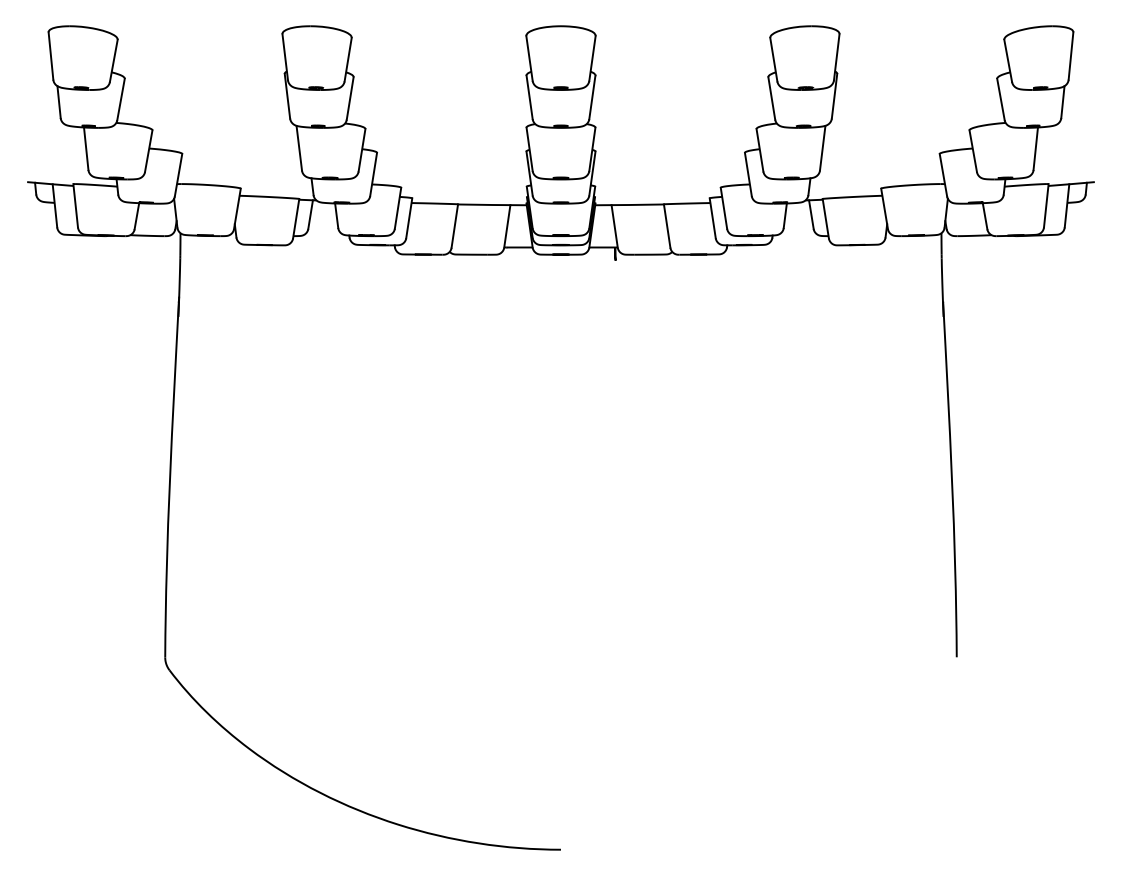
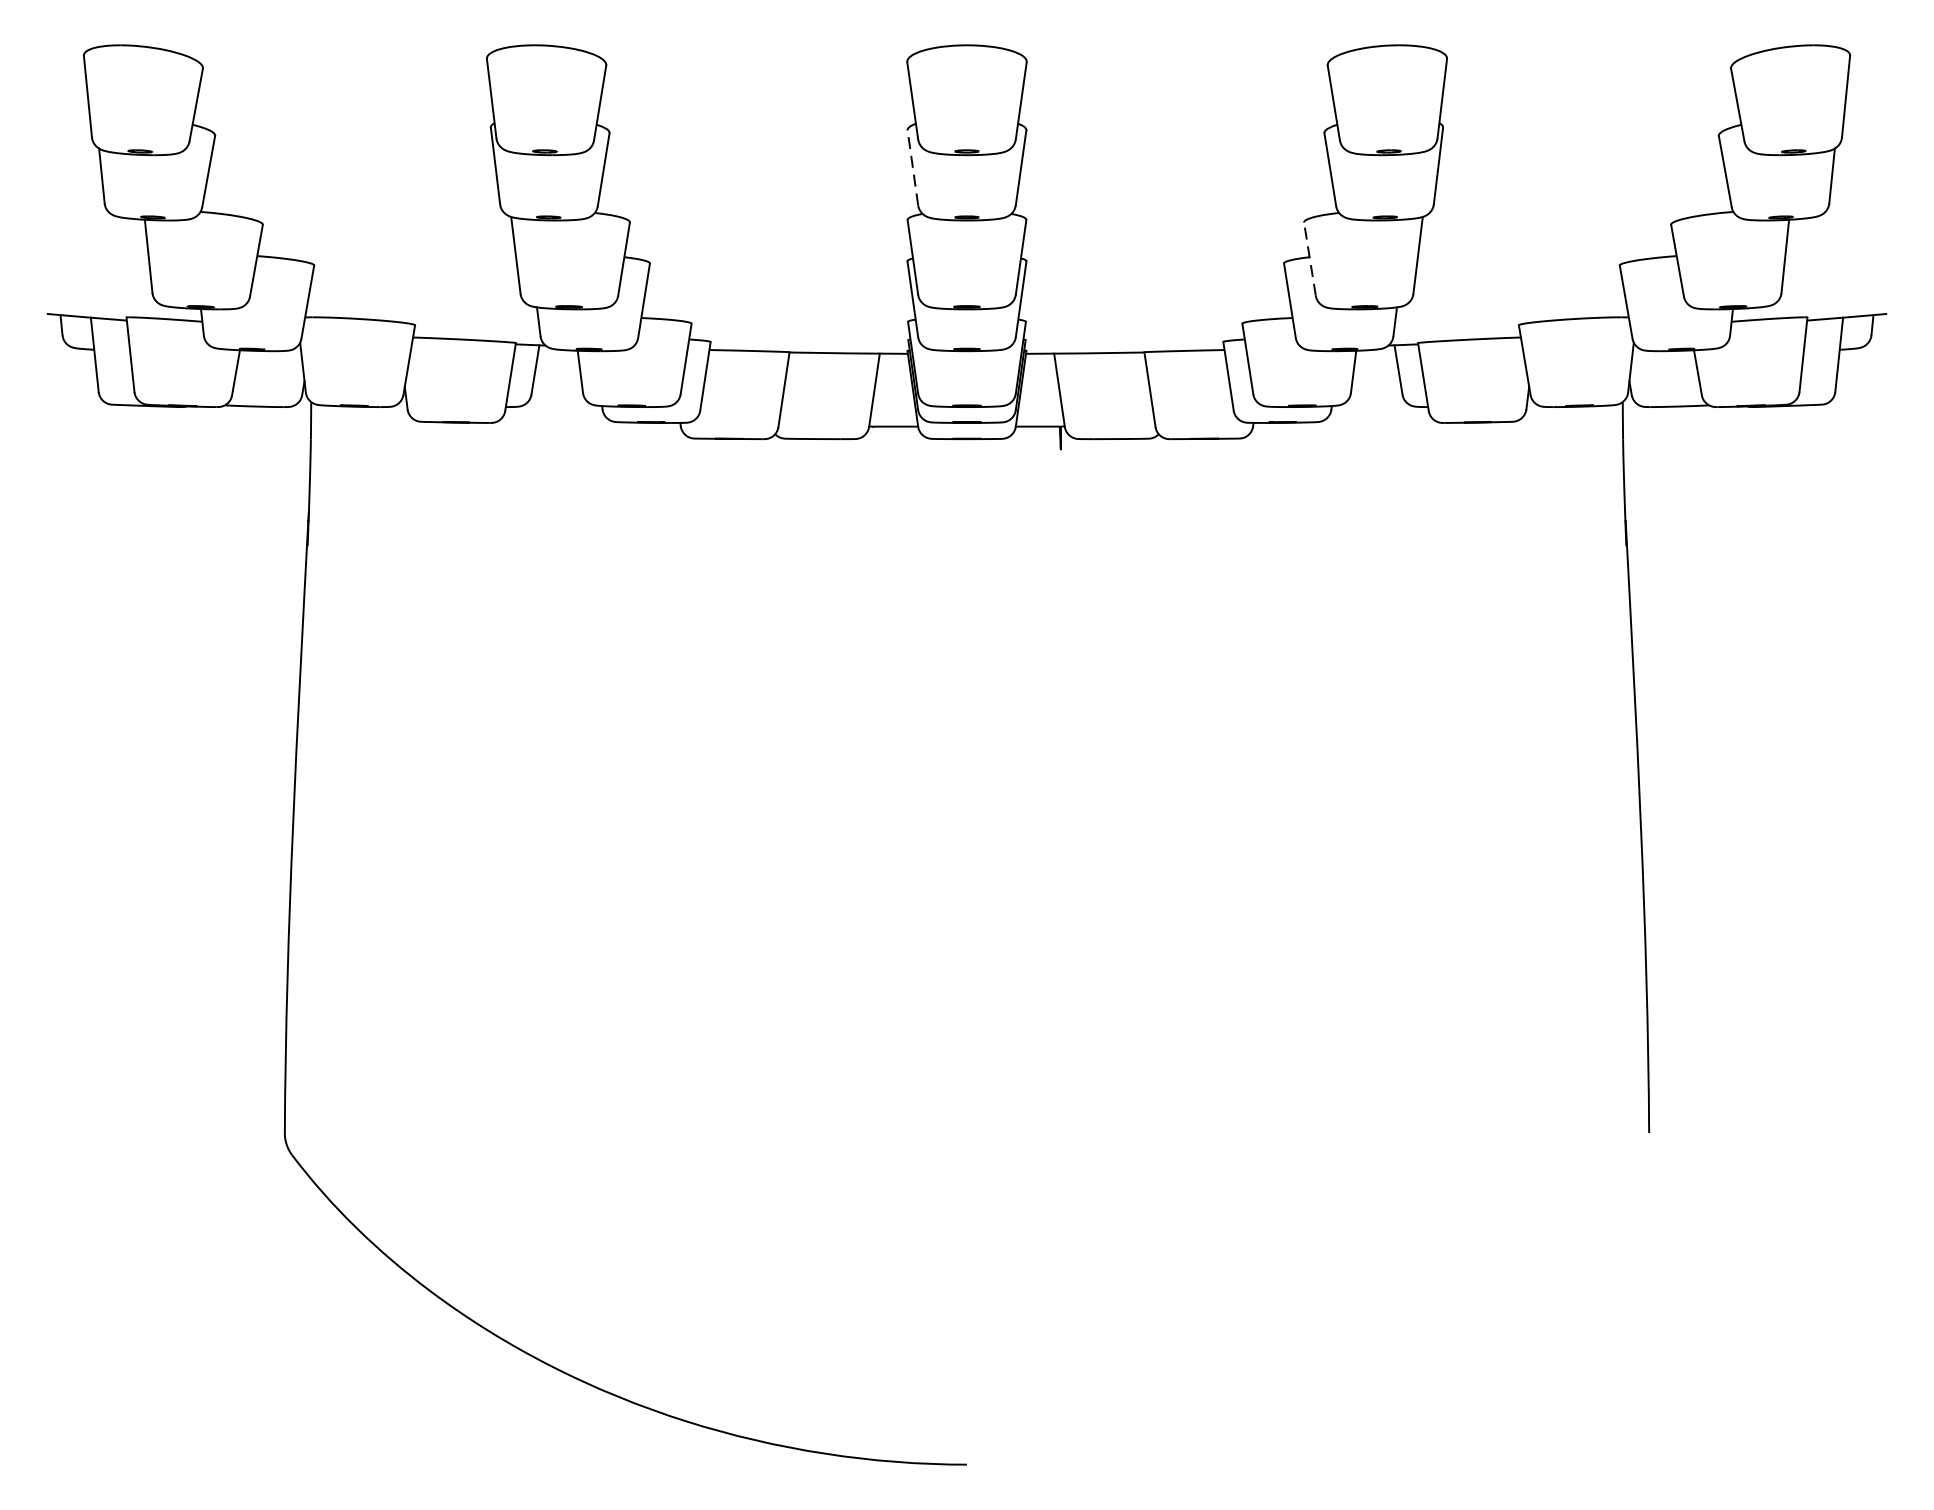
line: (529, 97) -> (912, 168), solid -> dashed
line: (759, 149) -> (1309, 257), solid -> dashed

